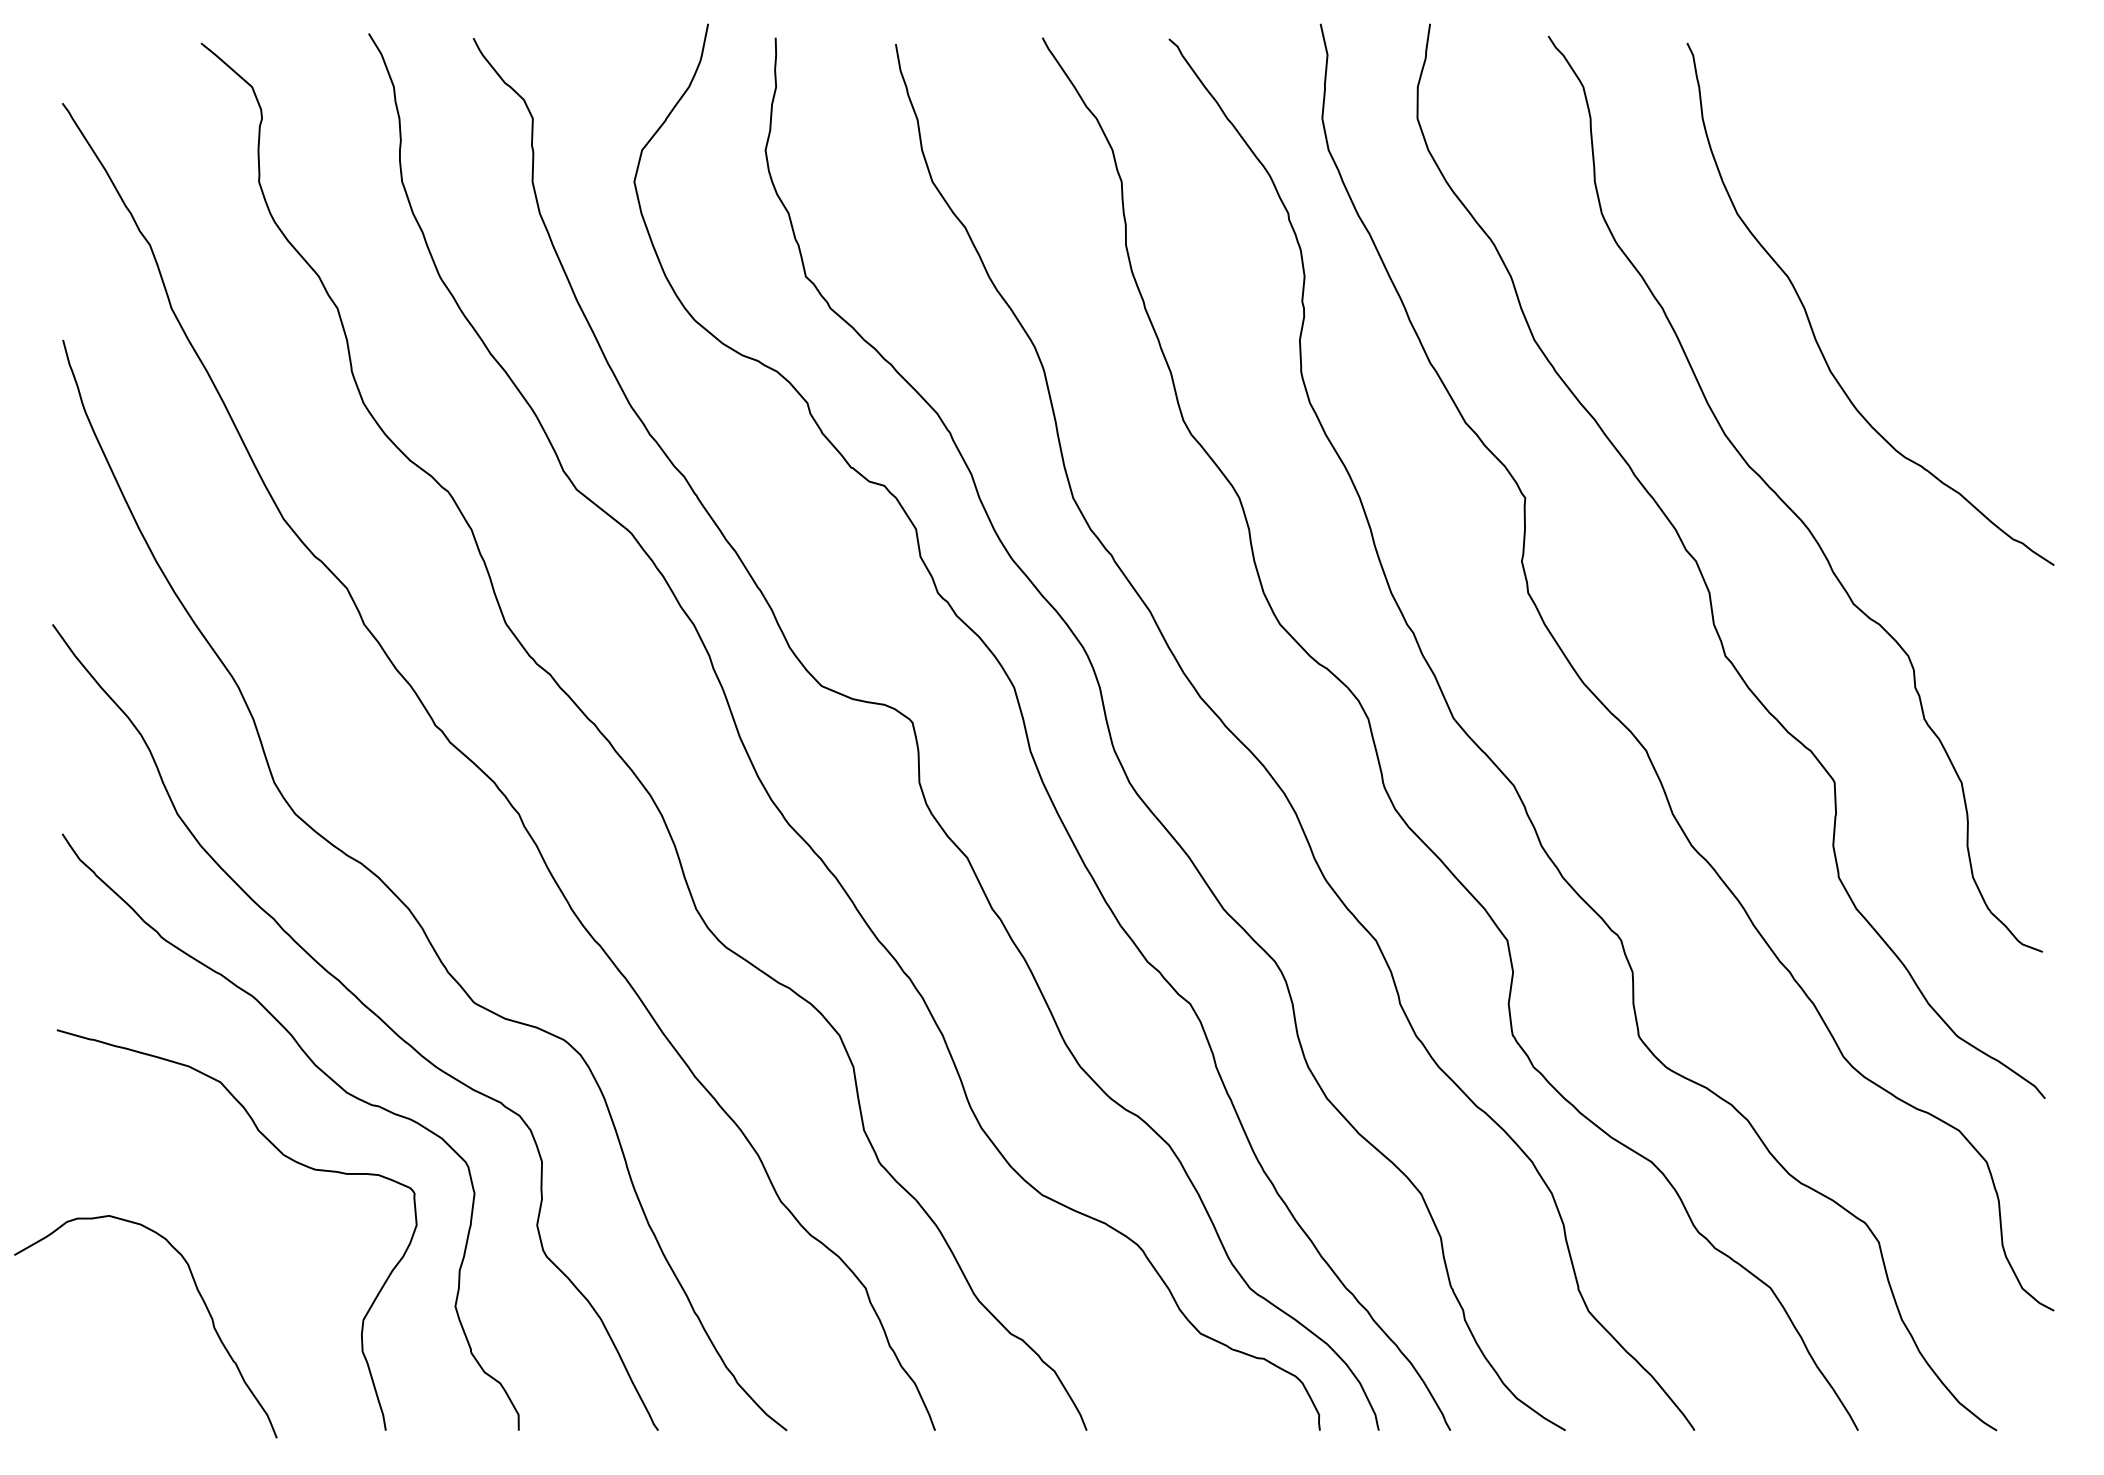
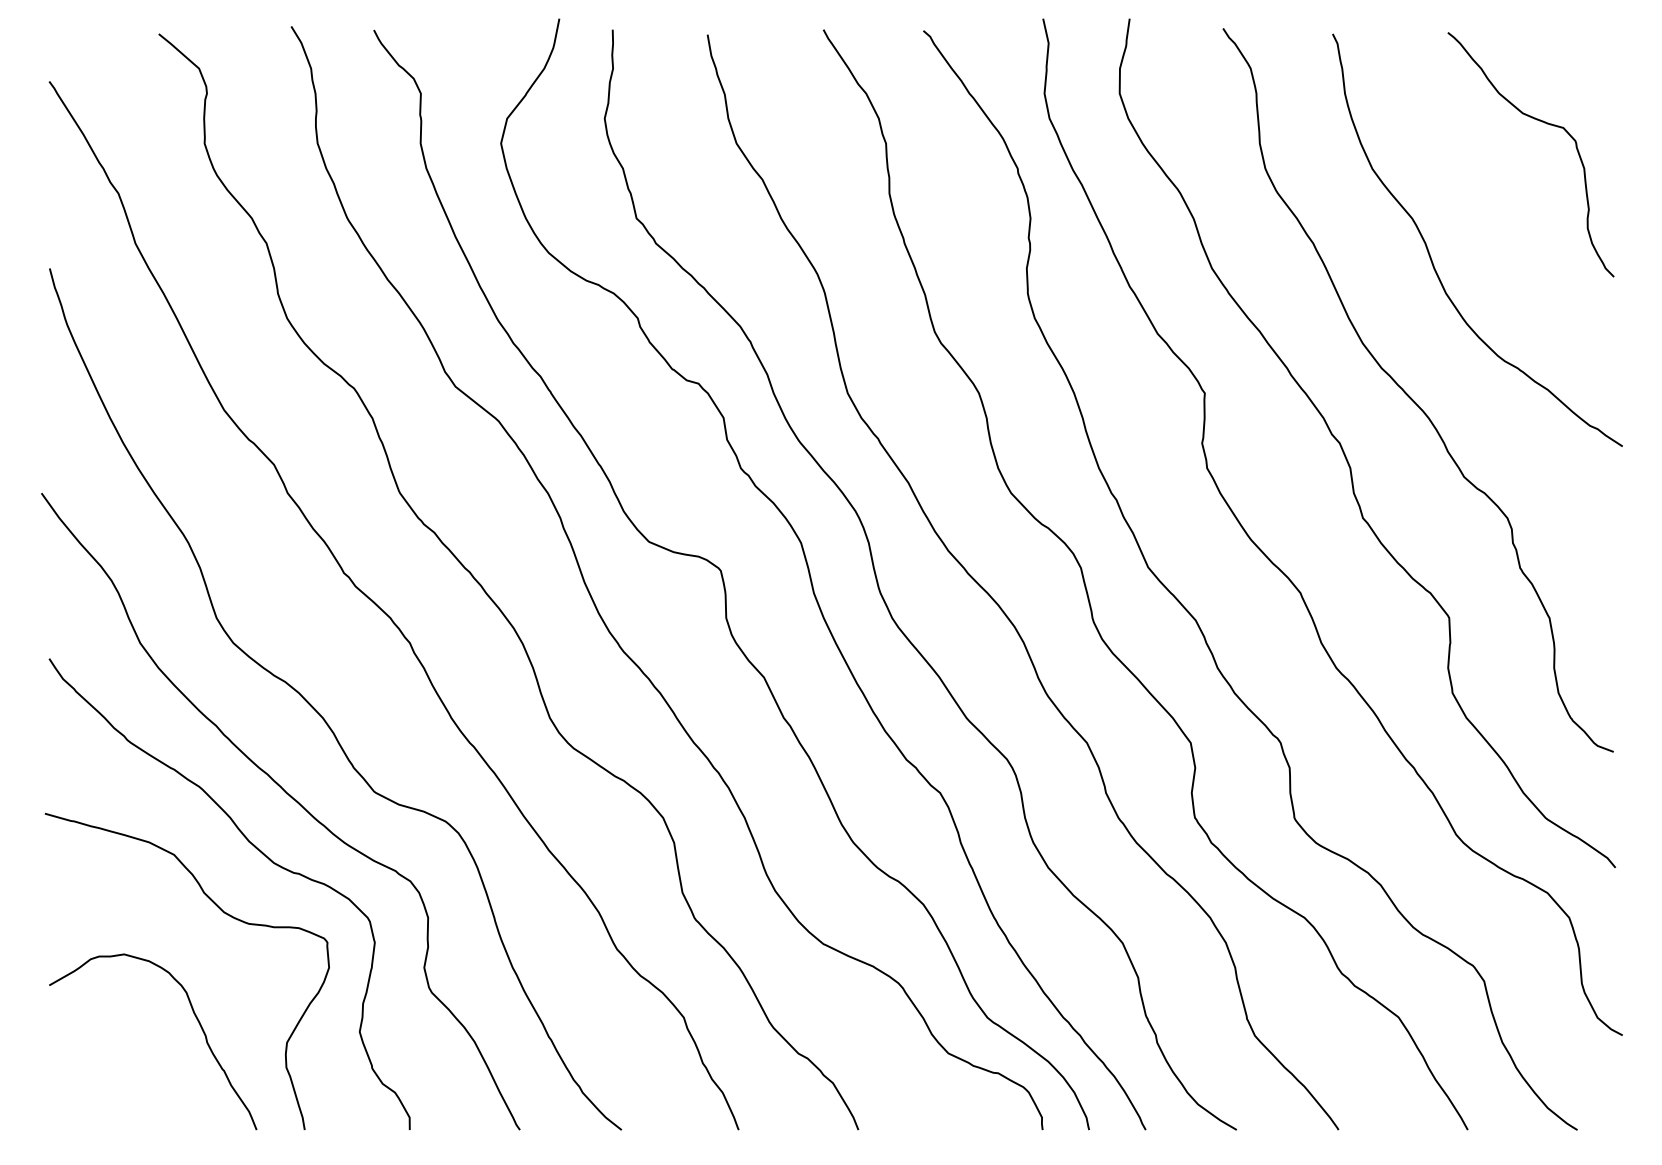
curve: (1955, 156) -> (1544, 123), added
curve: (200, 1298) -> (196, 1019), moved

